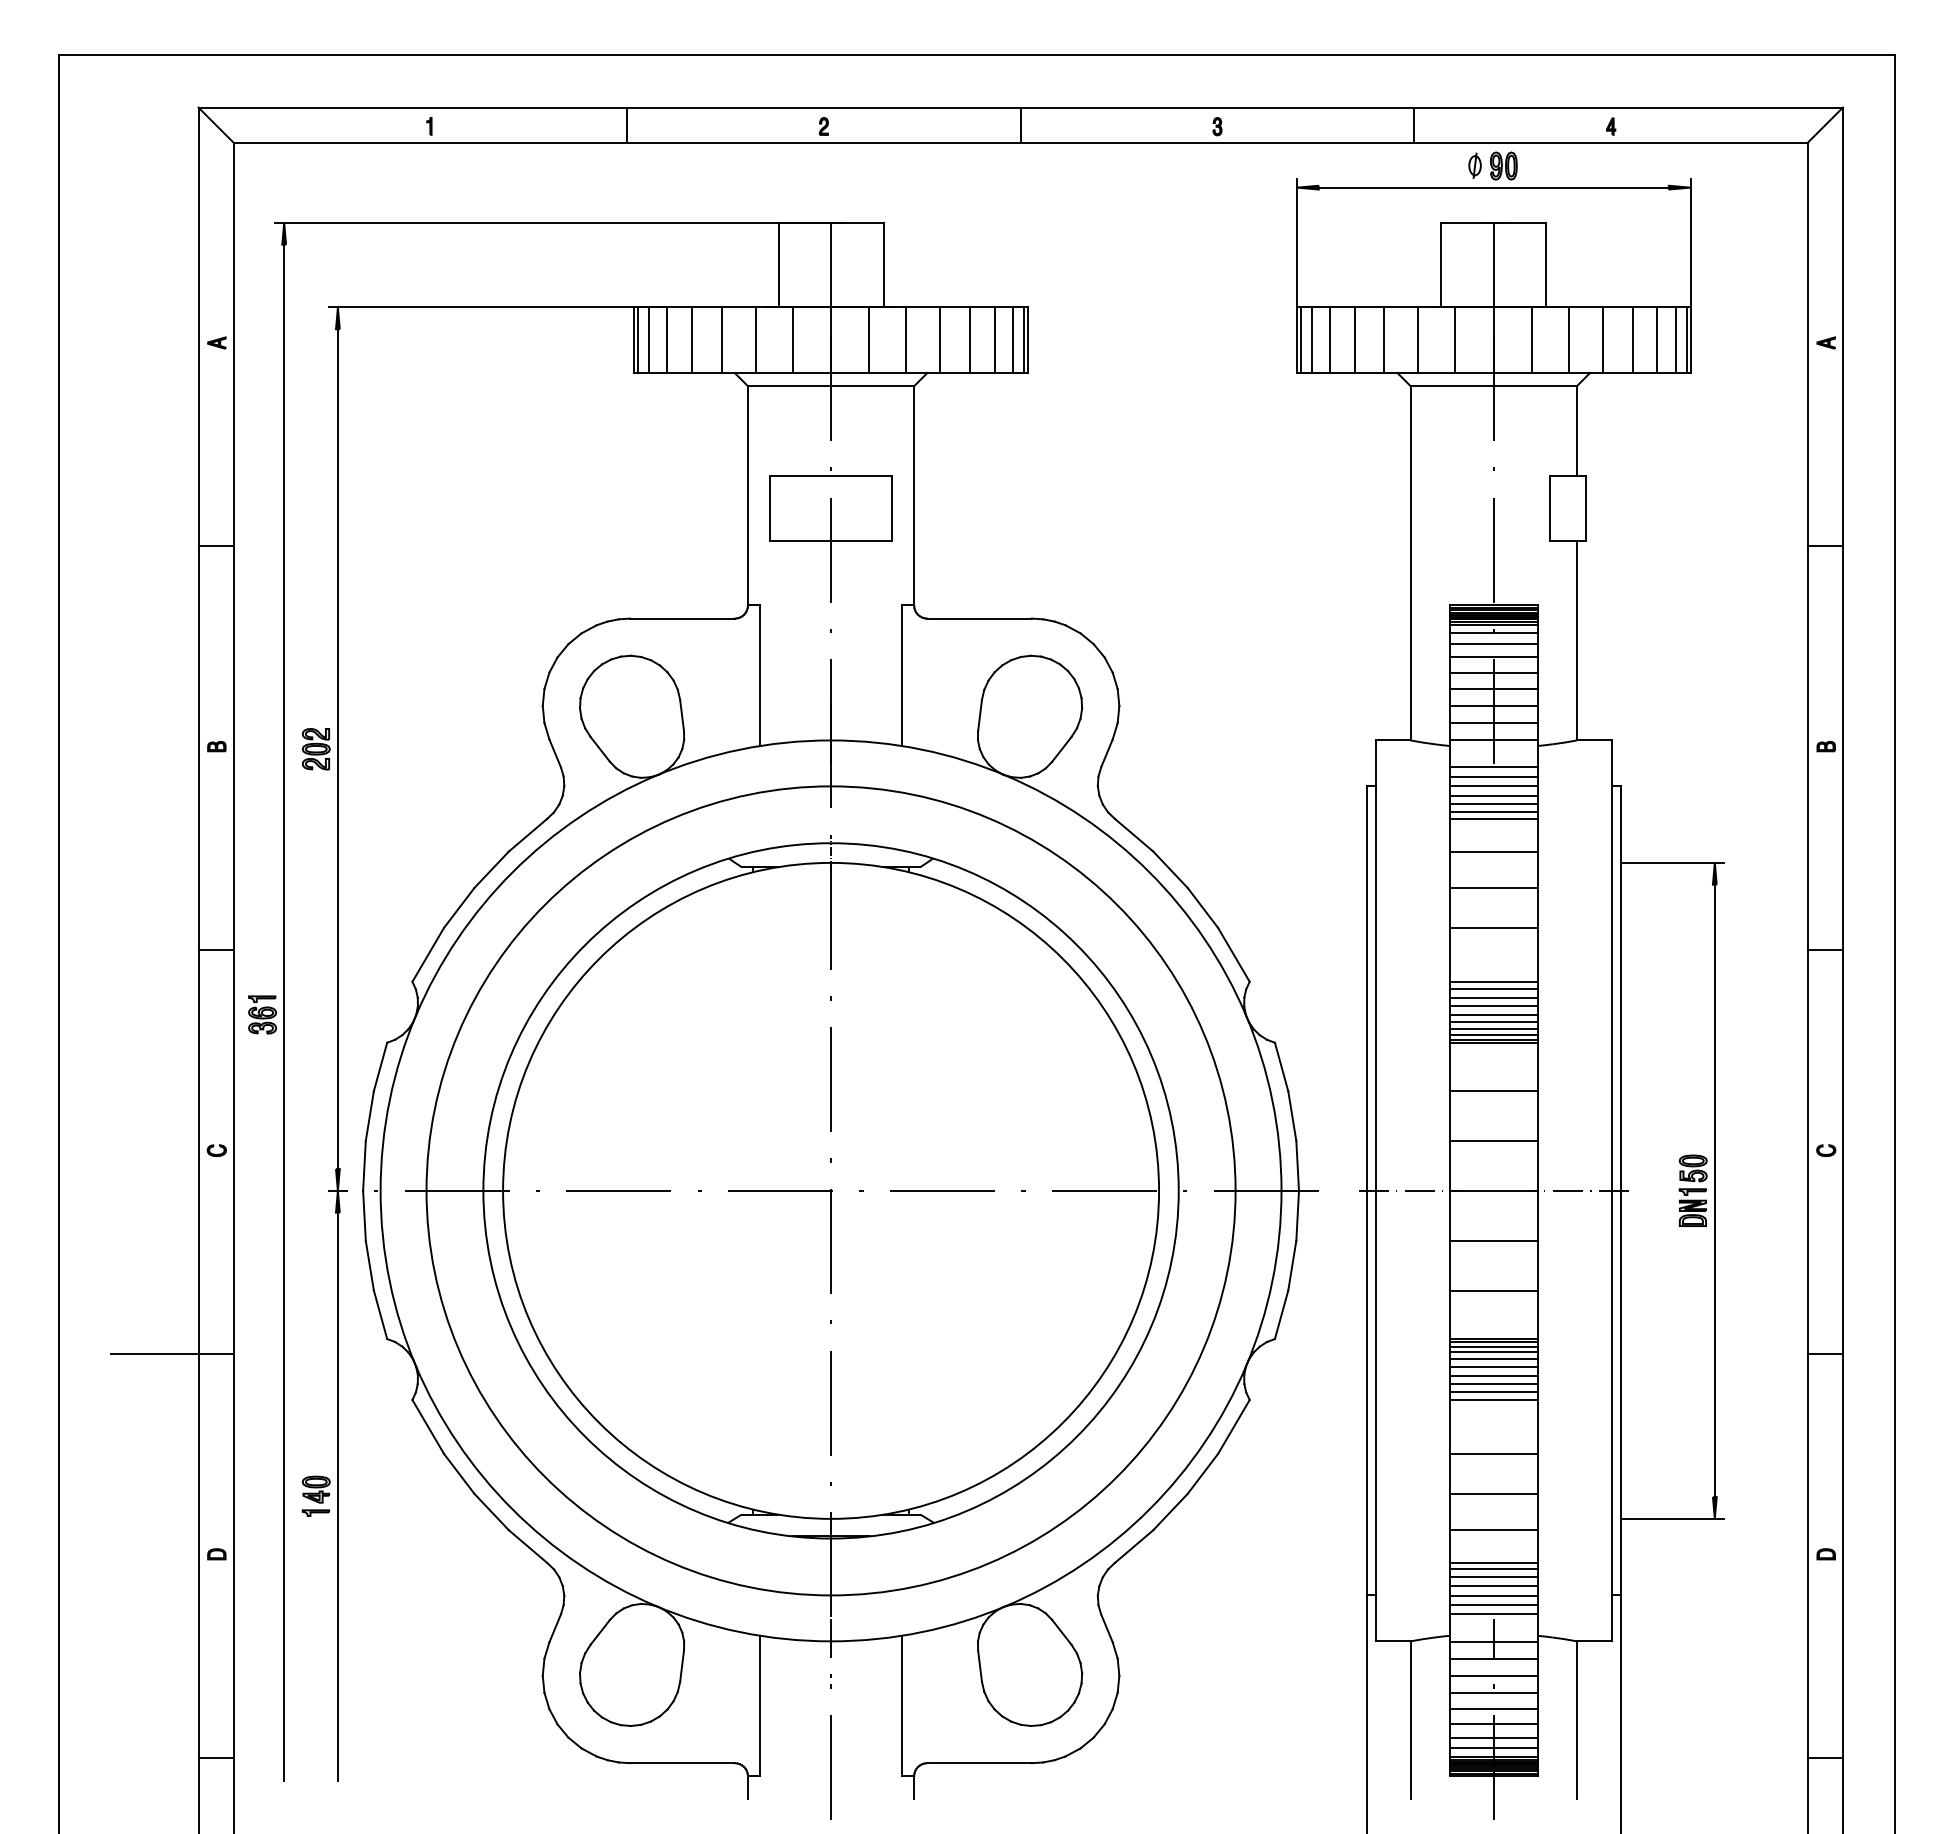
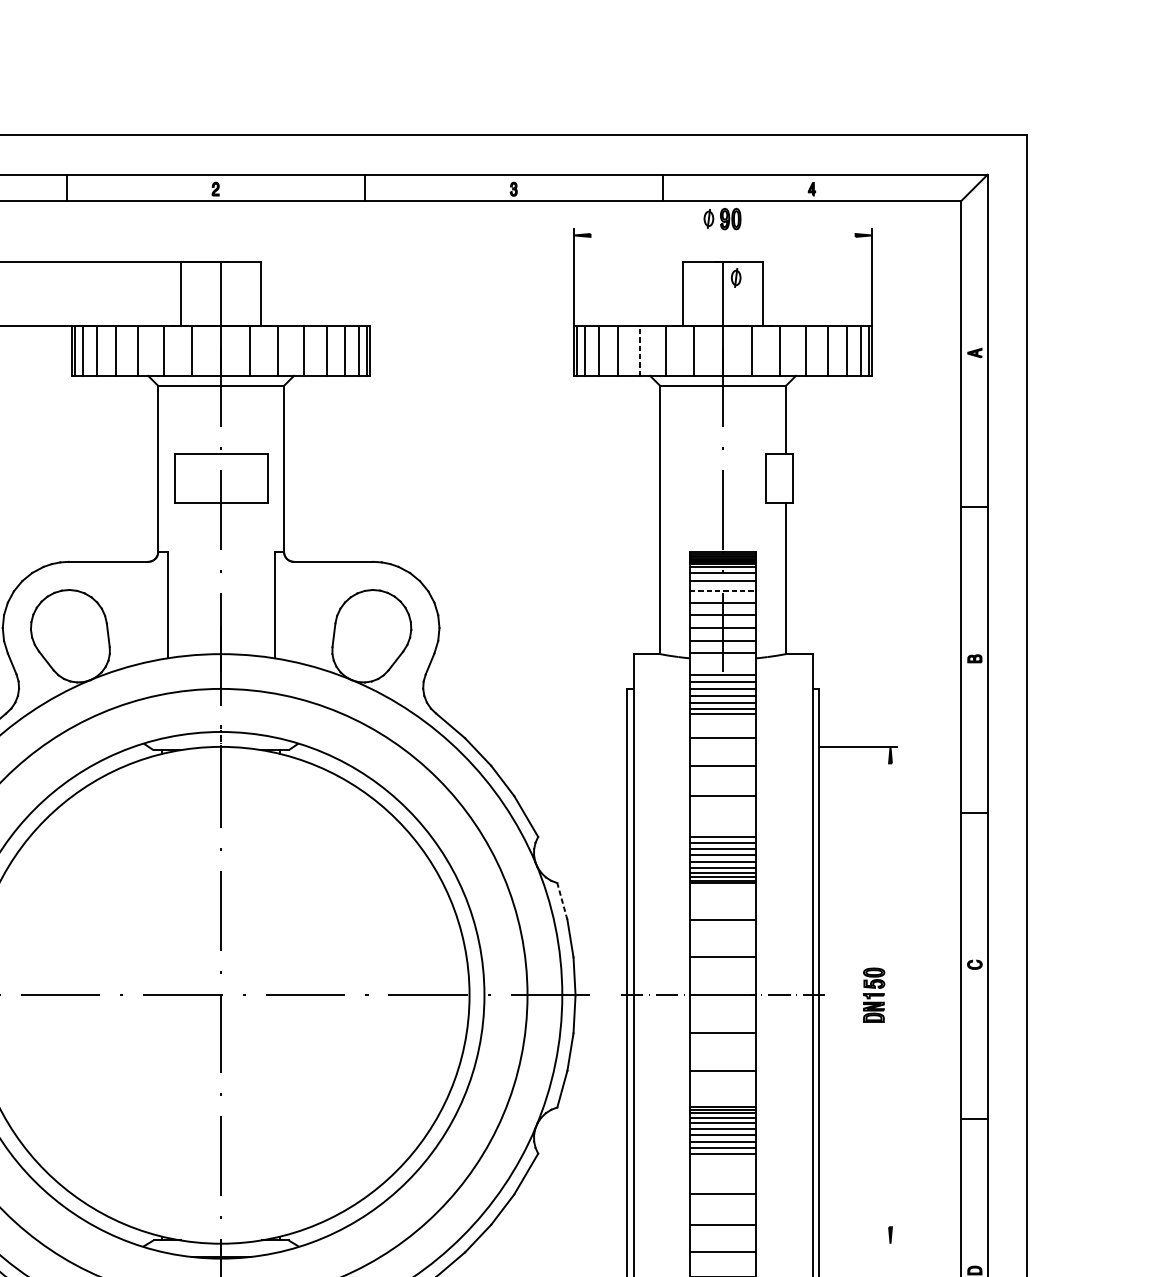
line: (1493, 187) -> (722, 235), removed
part: (1510, 243) -> (735, 277), added
line: (1384, 340) -> (640, 351), solid -> dashed
line: (1493, 657) -> (722, 591), solid -> dashed
line: (1281, 1066) -> (562, 901), solid -> dashed
line: (1714, 1190) -> (890, 995), removed
line: (1672, 1518) -> (858, 1243), removed

